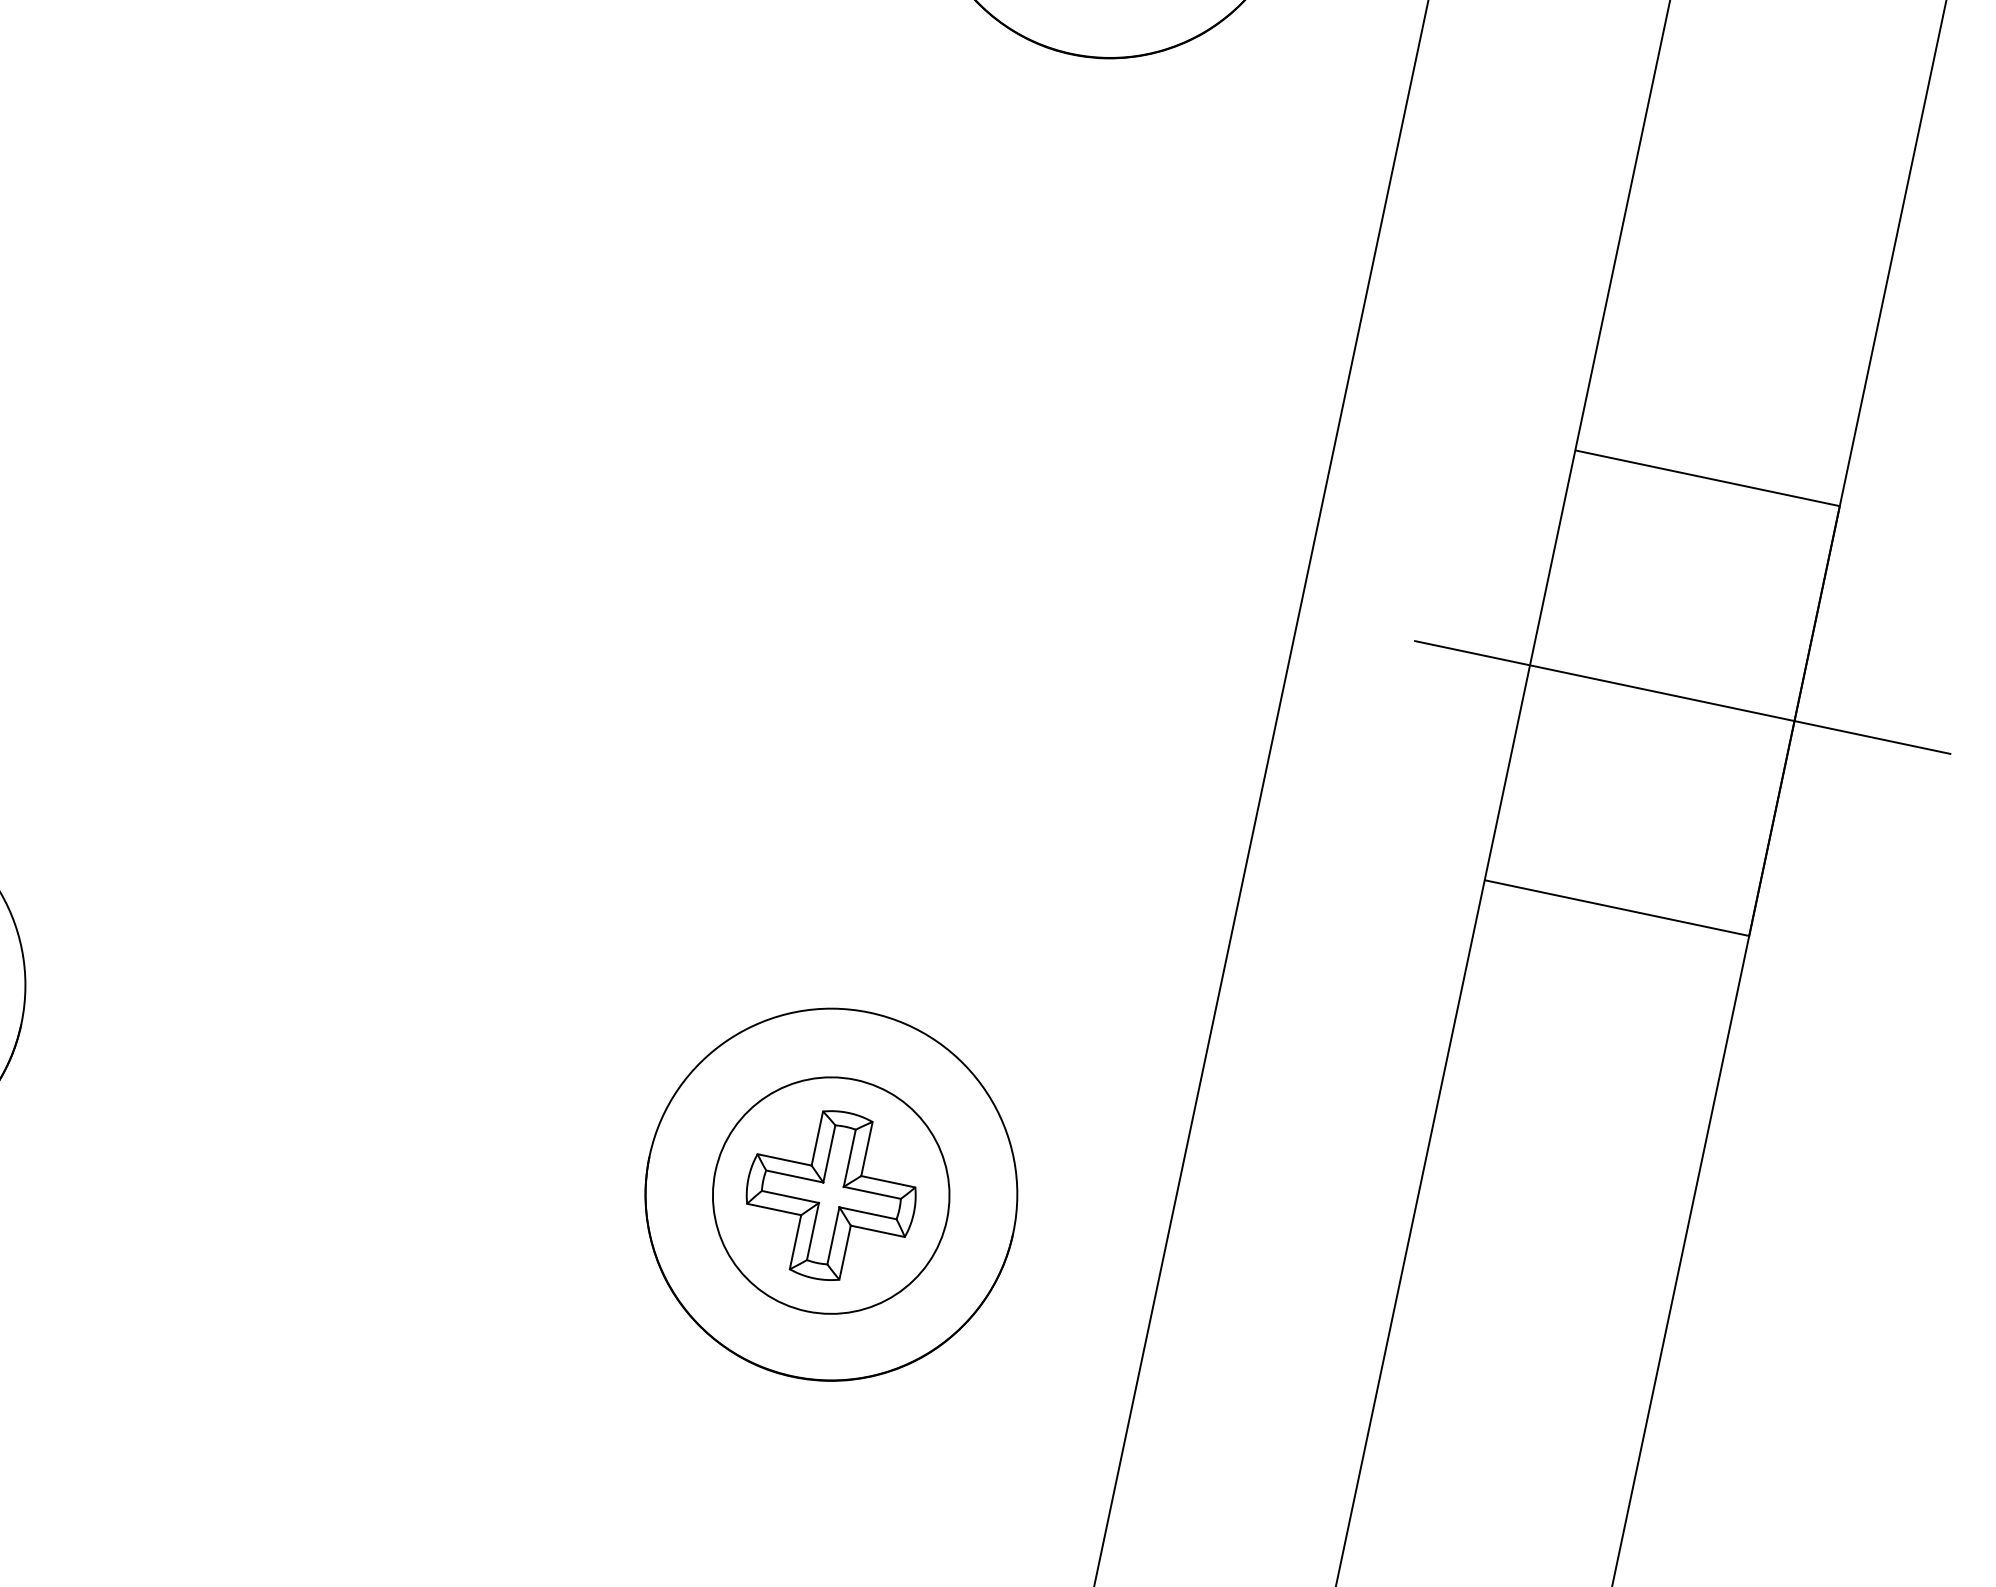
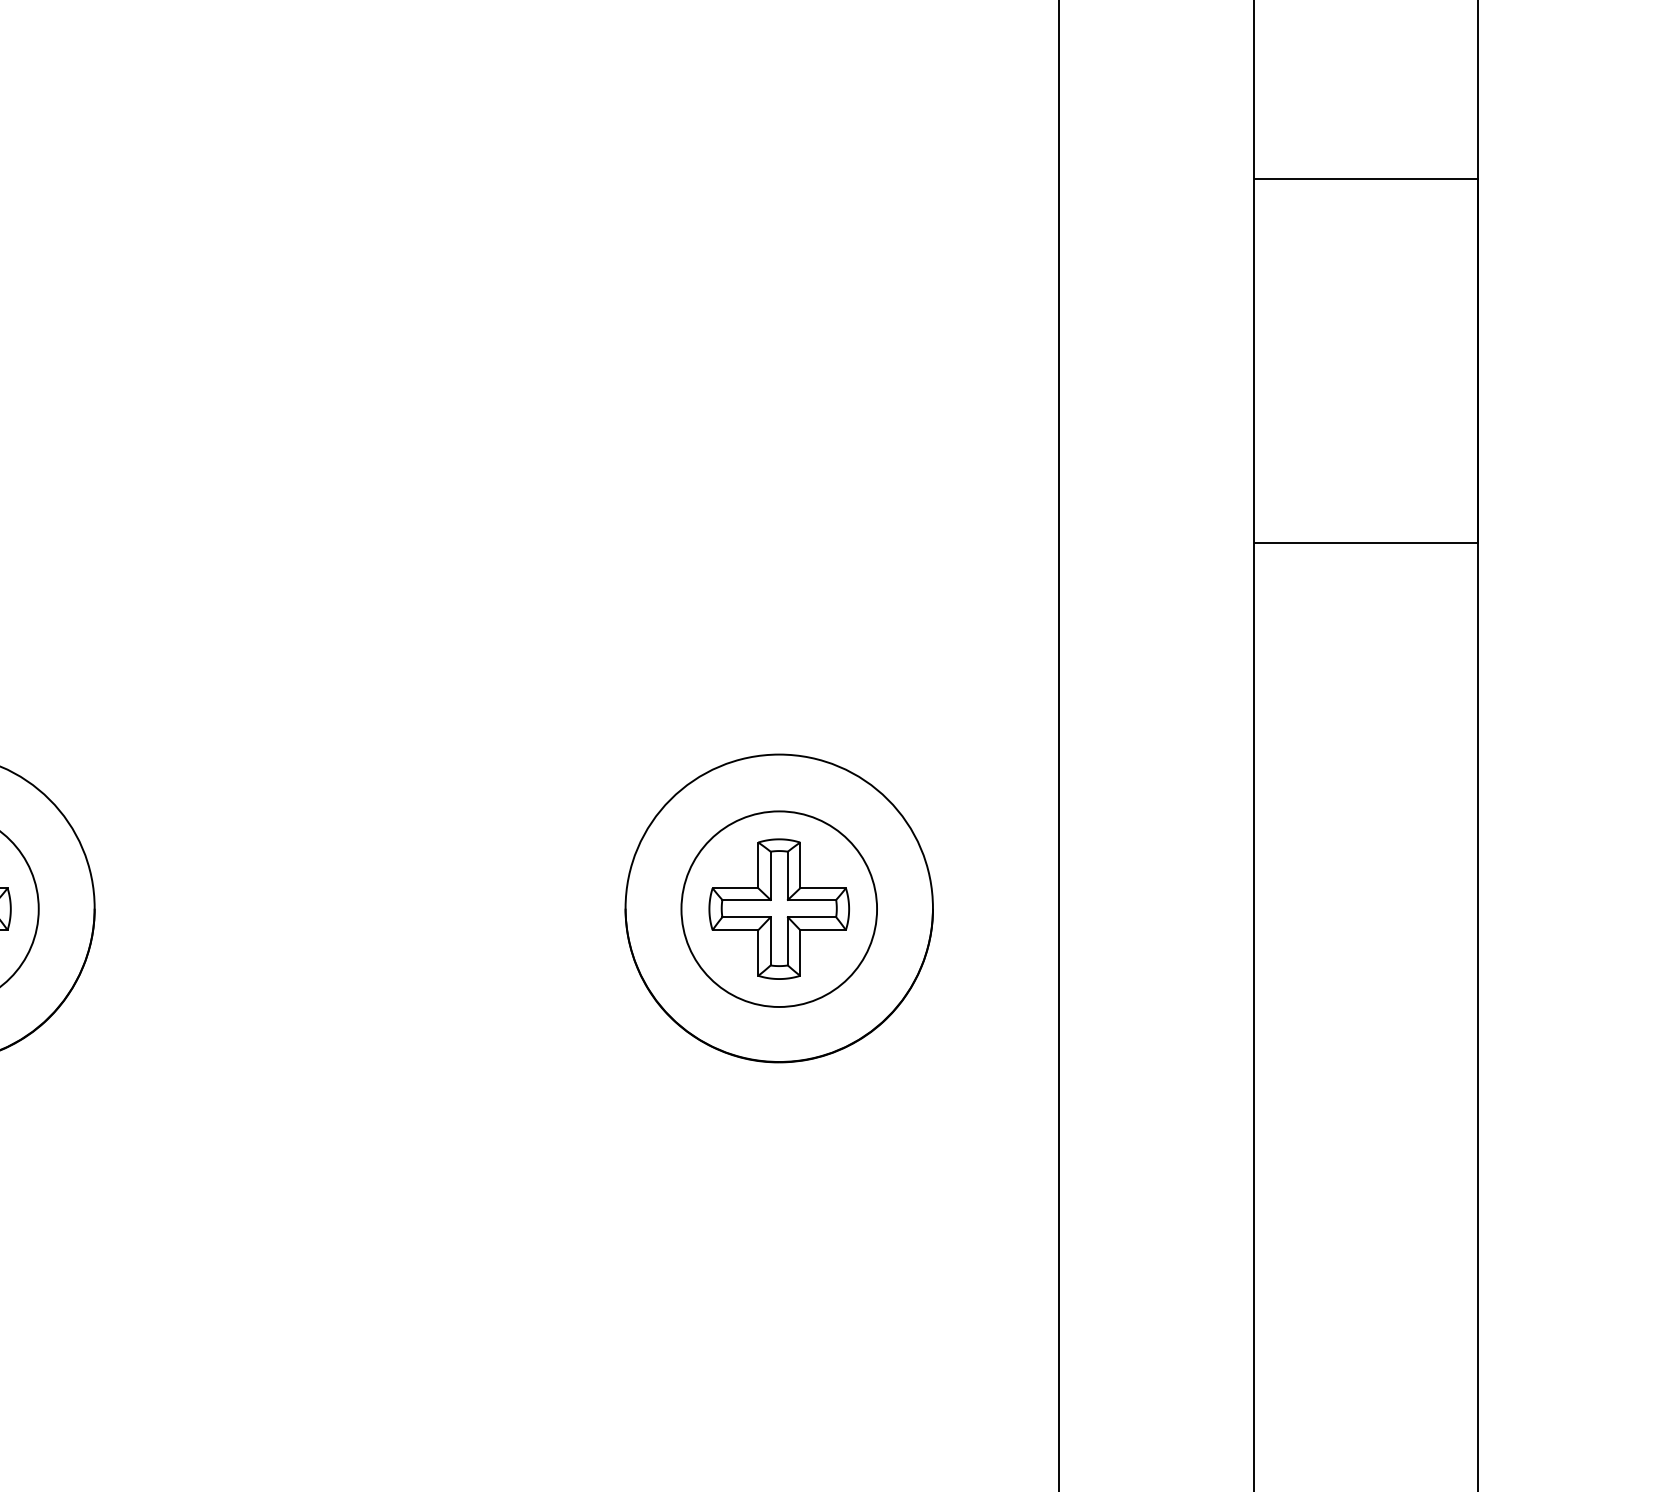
line: (1682, 697) -> (1383, 360), removed

